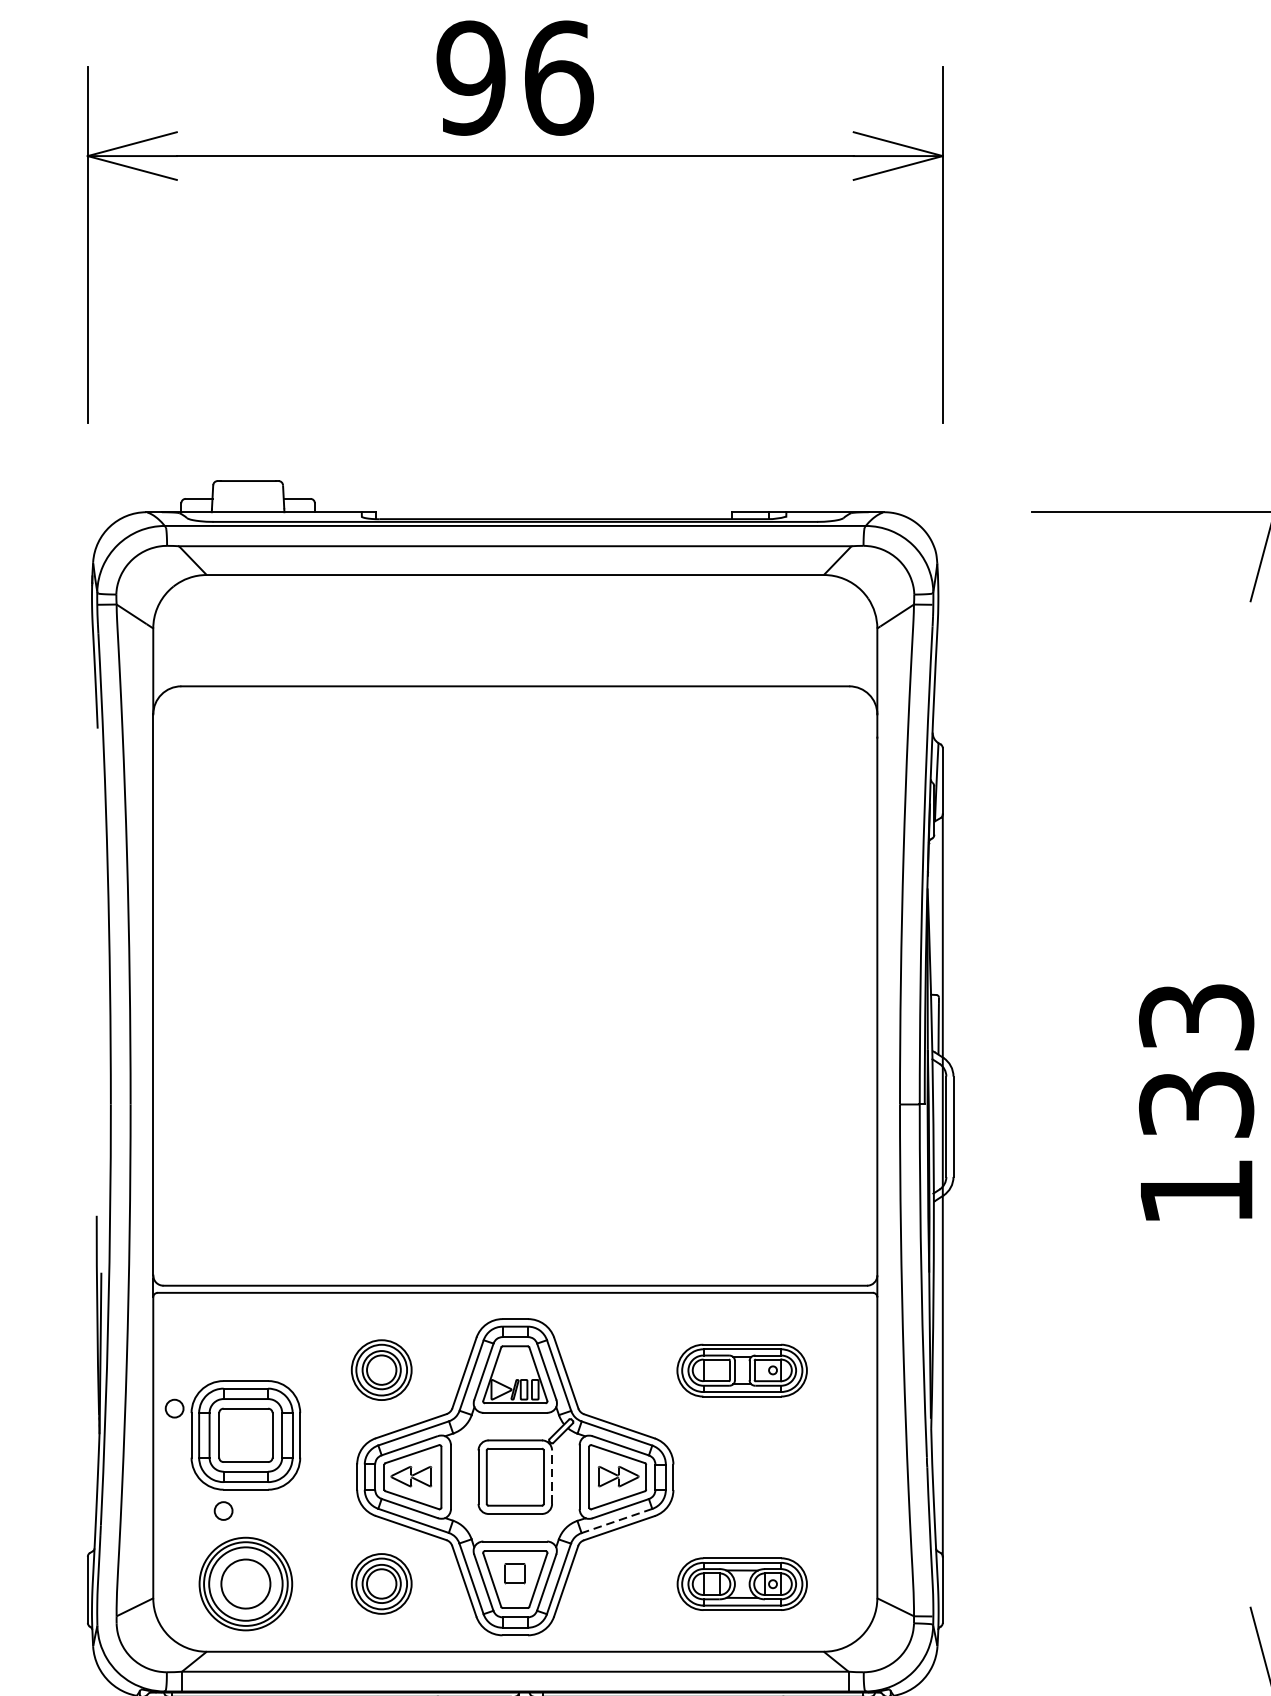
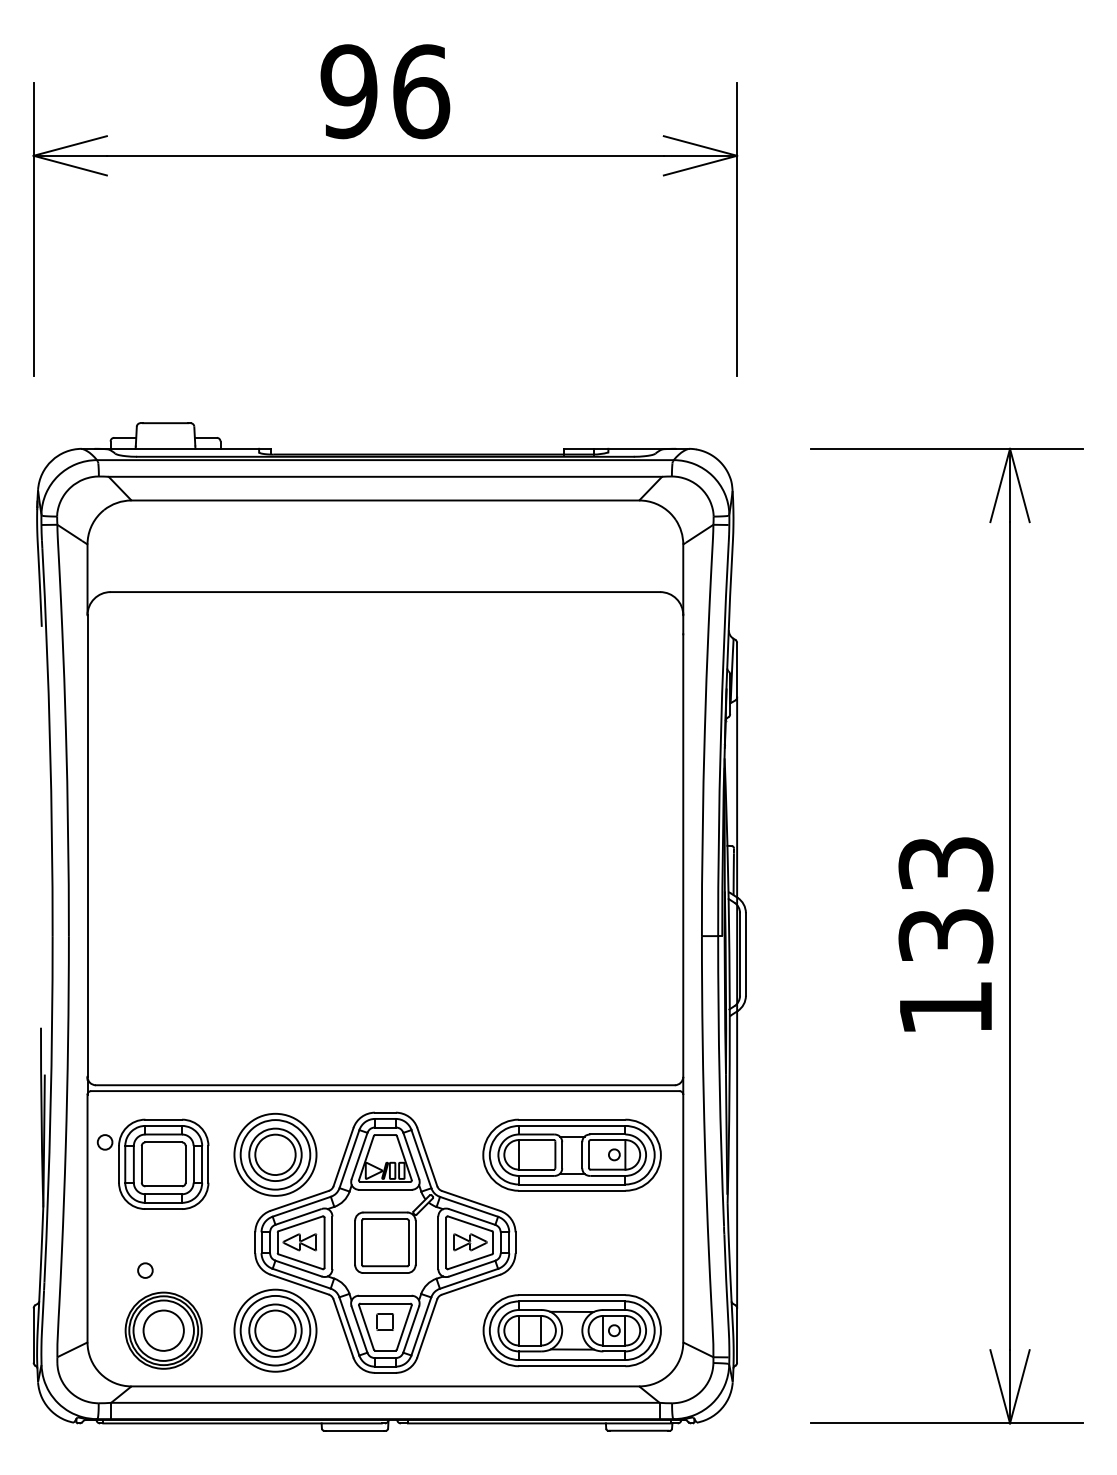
part: (381, 1369) -> (275, 1154), size x1.67
part: (741, 1369) -> (571, 1154), size x1.67
part: (232, 1434) -> (152, 1163), moved
line: (551, 1476) -> (415, 1242), dashed -> solid
line: (617, 1520) -> (469, 1278), dashed -> solid
part: (381, 1583) -> (275, 1330), size x1.67
part: (741, 1583) -> (571, 1330), size x1.67

